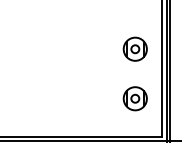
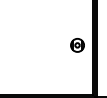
part: (135, 98) -> (77, 73), removed

